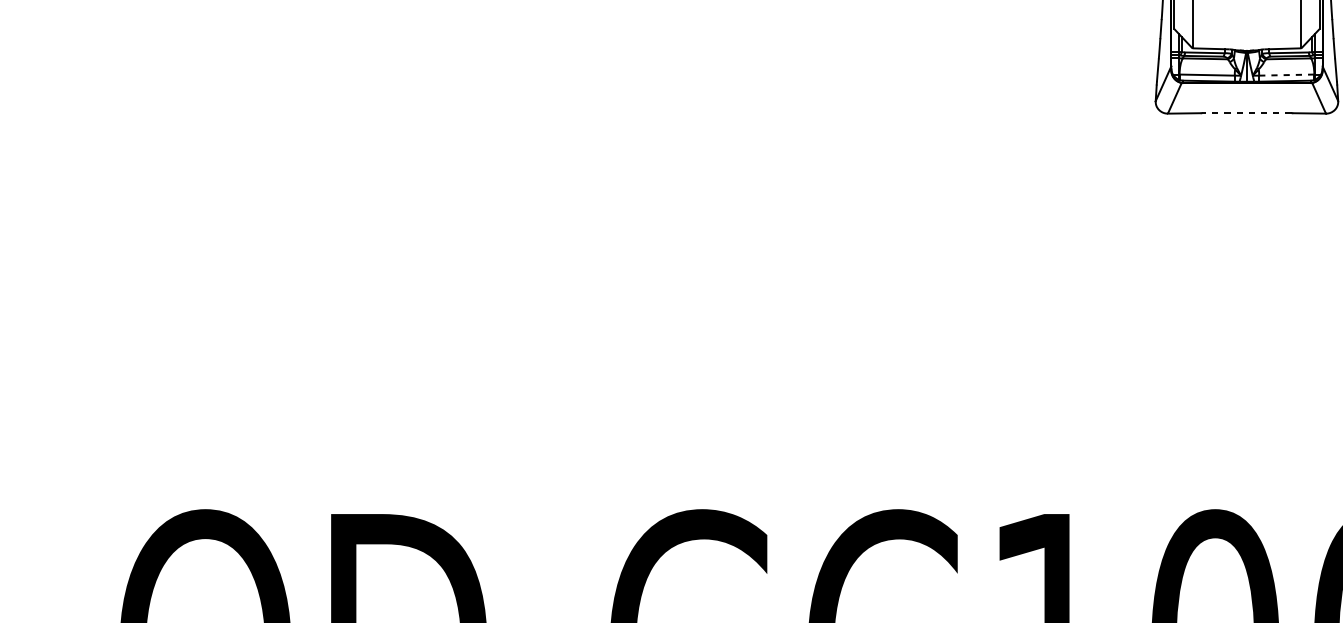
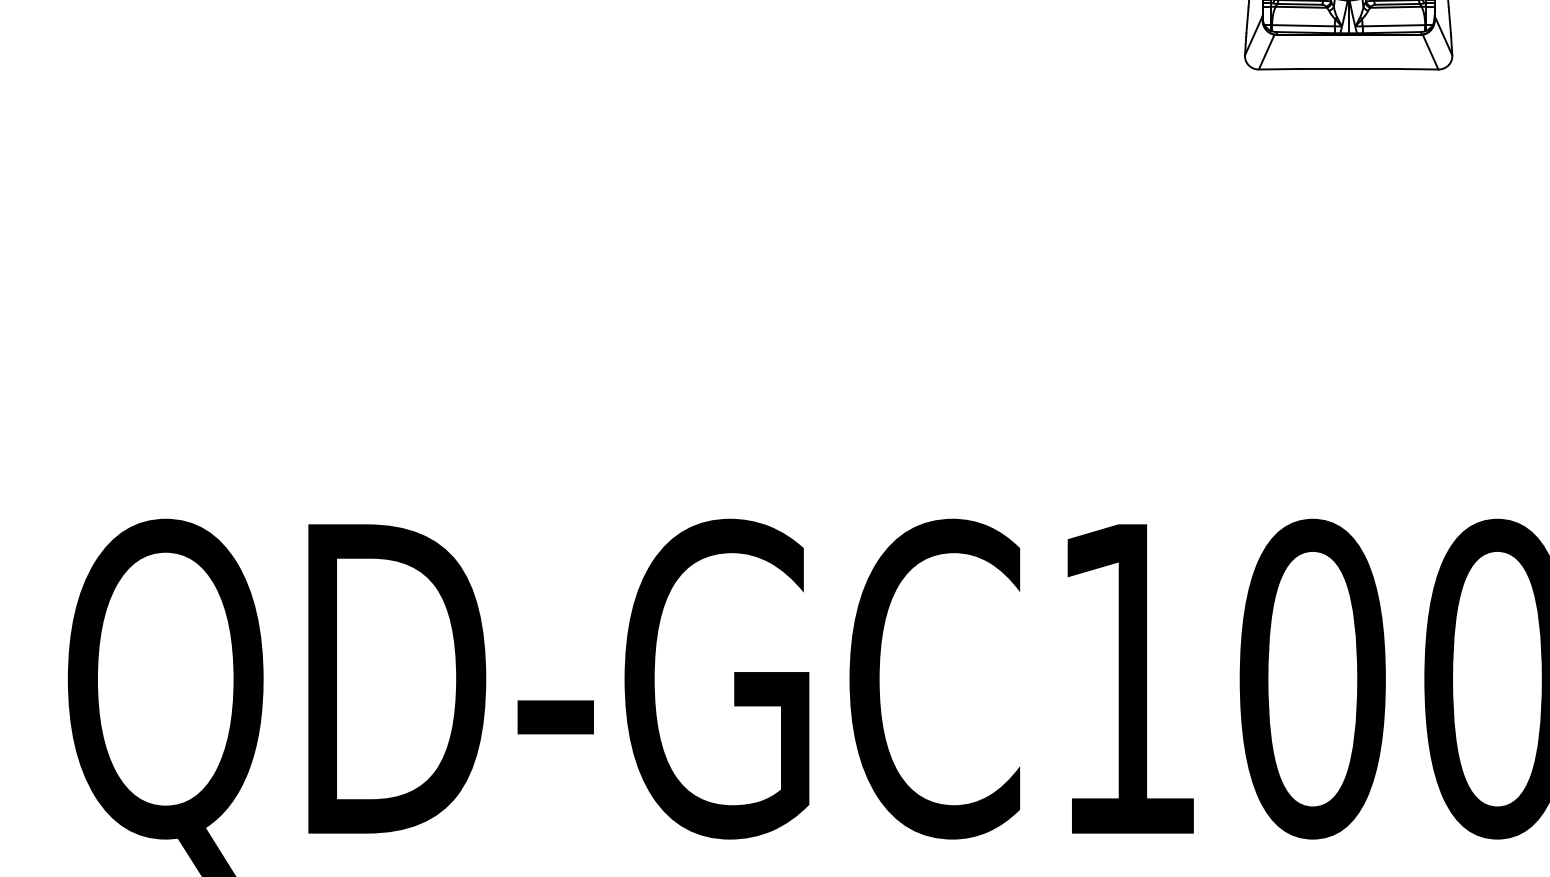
line: (1287, 74) -> (1394, 25), dashed -> solid
line: (1246, 113) -> (1348, 69), dashed -> solid

